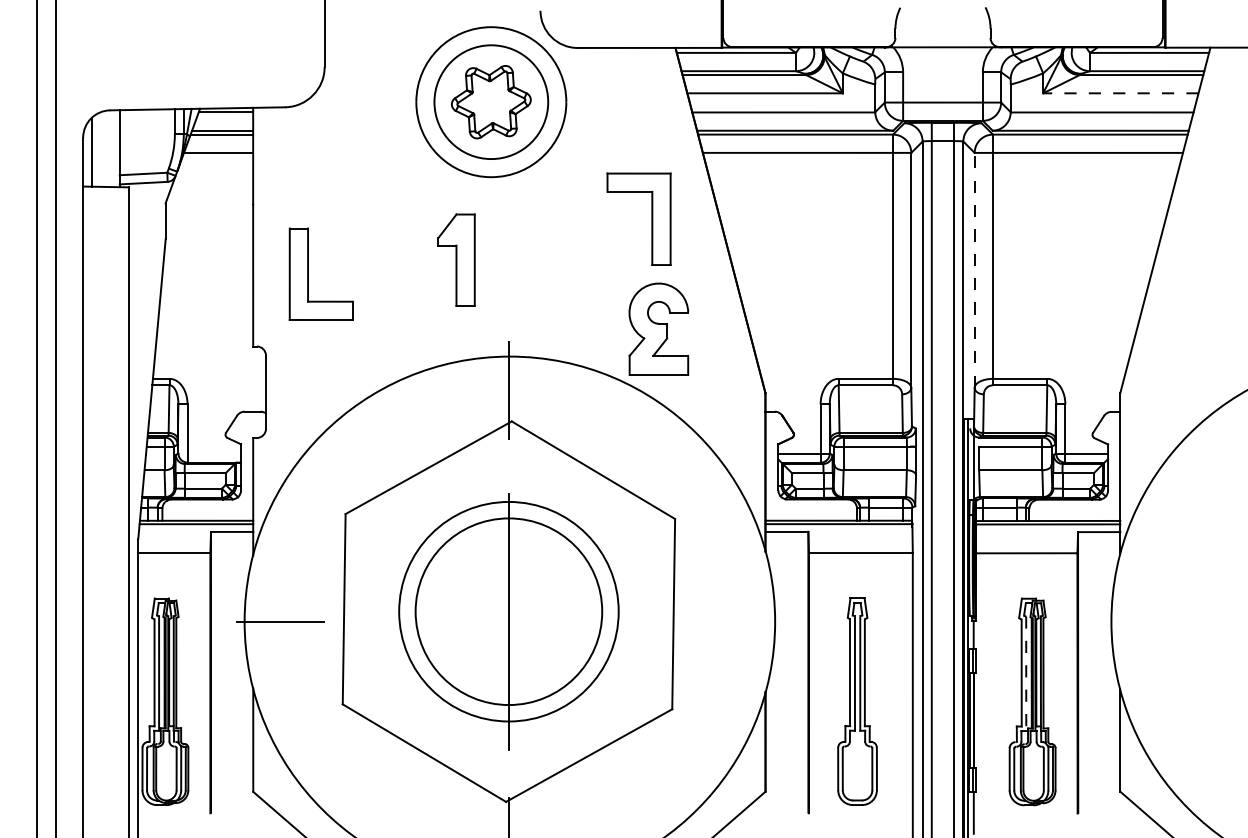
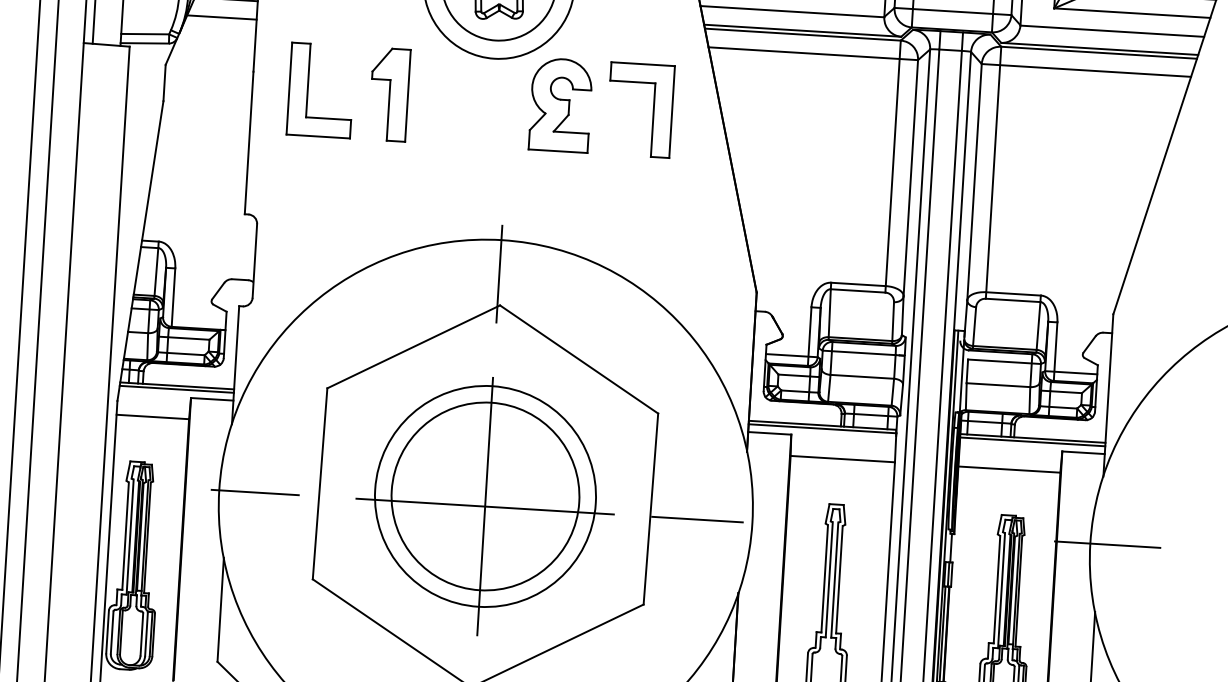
line: (1120, 93) -> (1131, 13), dashed -> solid
part: (456, 259) -> (389, 93), moved
line: (974, 269) -> (974, 181), dashed -> solid
part: (308, 273) -> (308, 89), moved
part: (658, 328) -> (560, 104), moved
line: (509, 621) -> (485, 506), added
line: (720, 621) -> (697, 519), added
line: (1128, 621) -> (1107, 544), added
line: (1026, 674) -> (1001, 591), dashed -> solid

